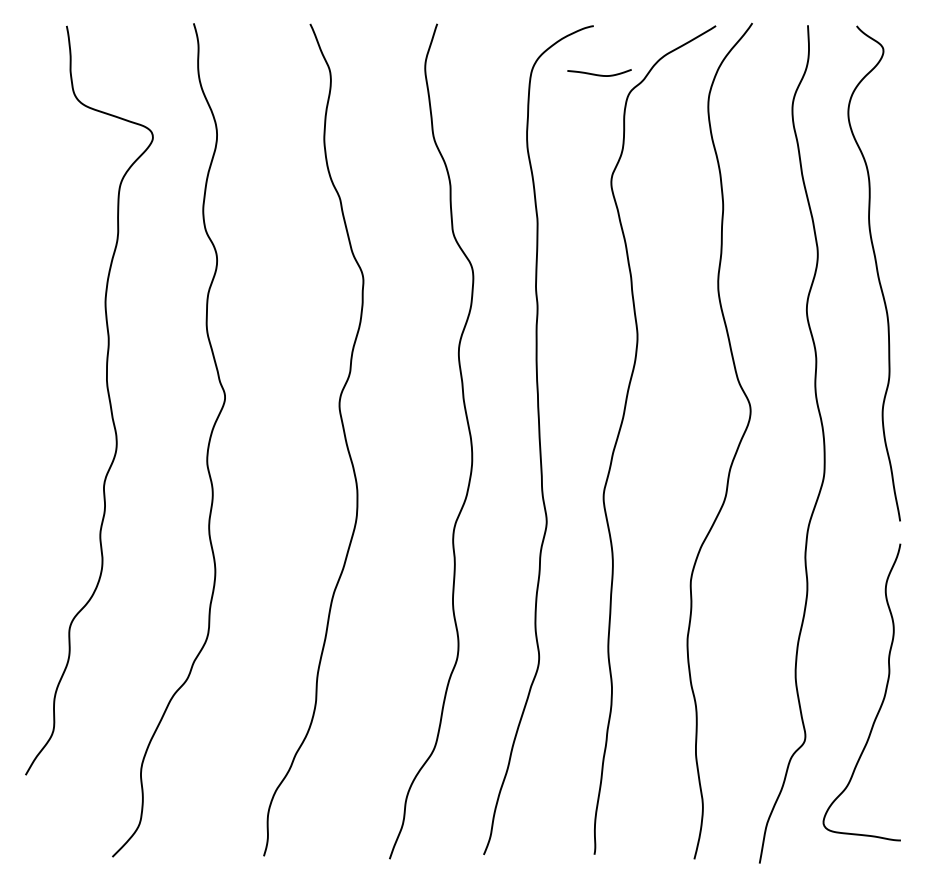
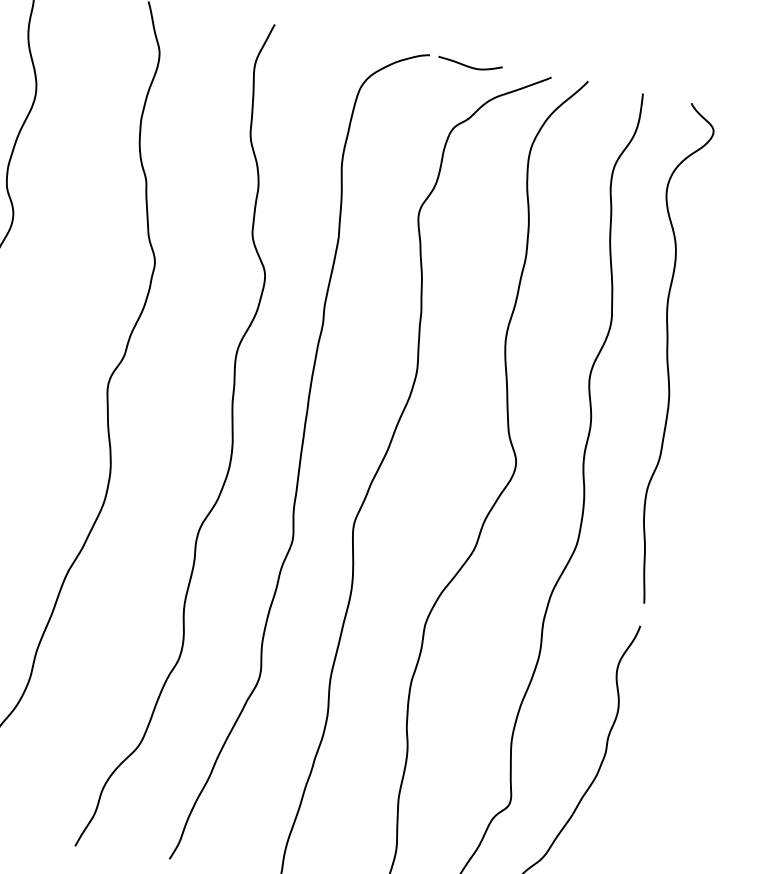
curve: (599, 74) -> (469, 66), moved

